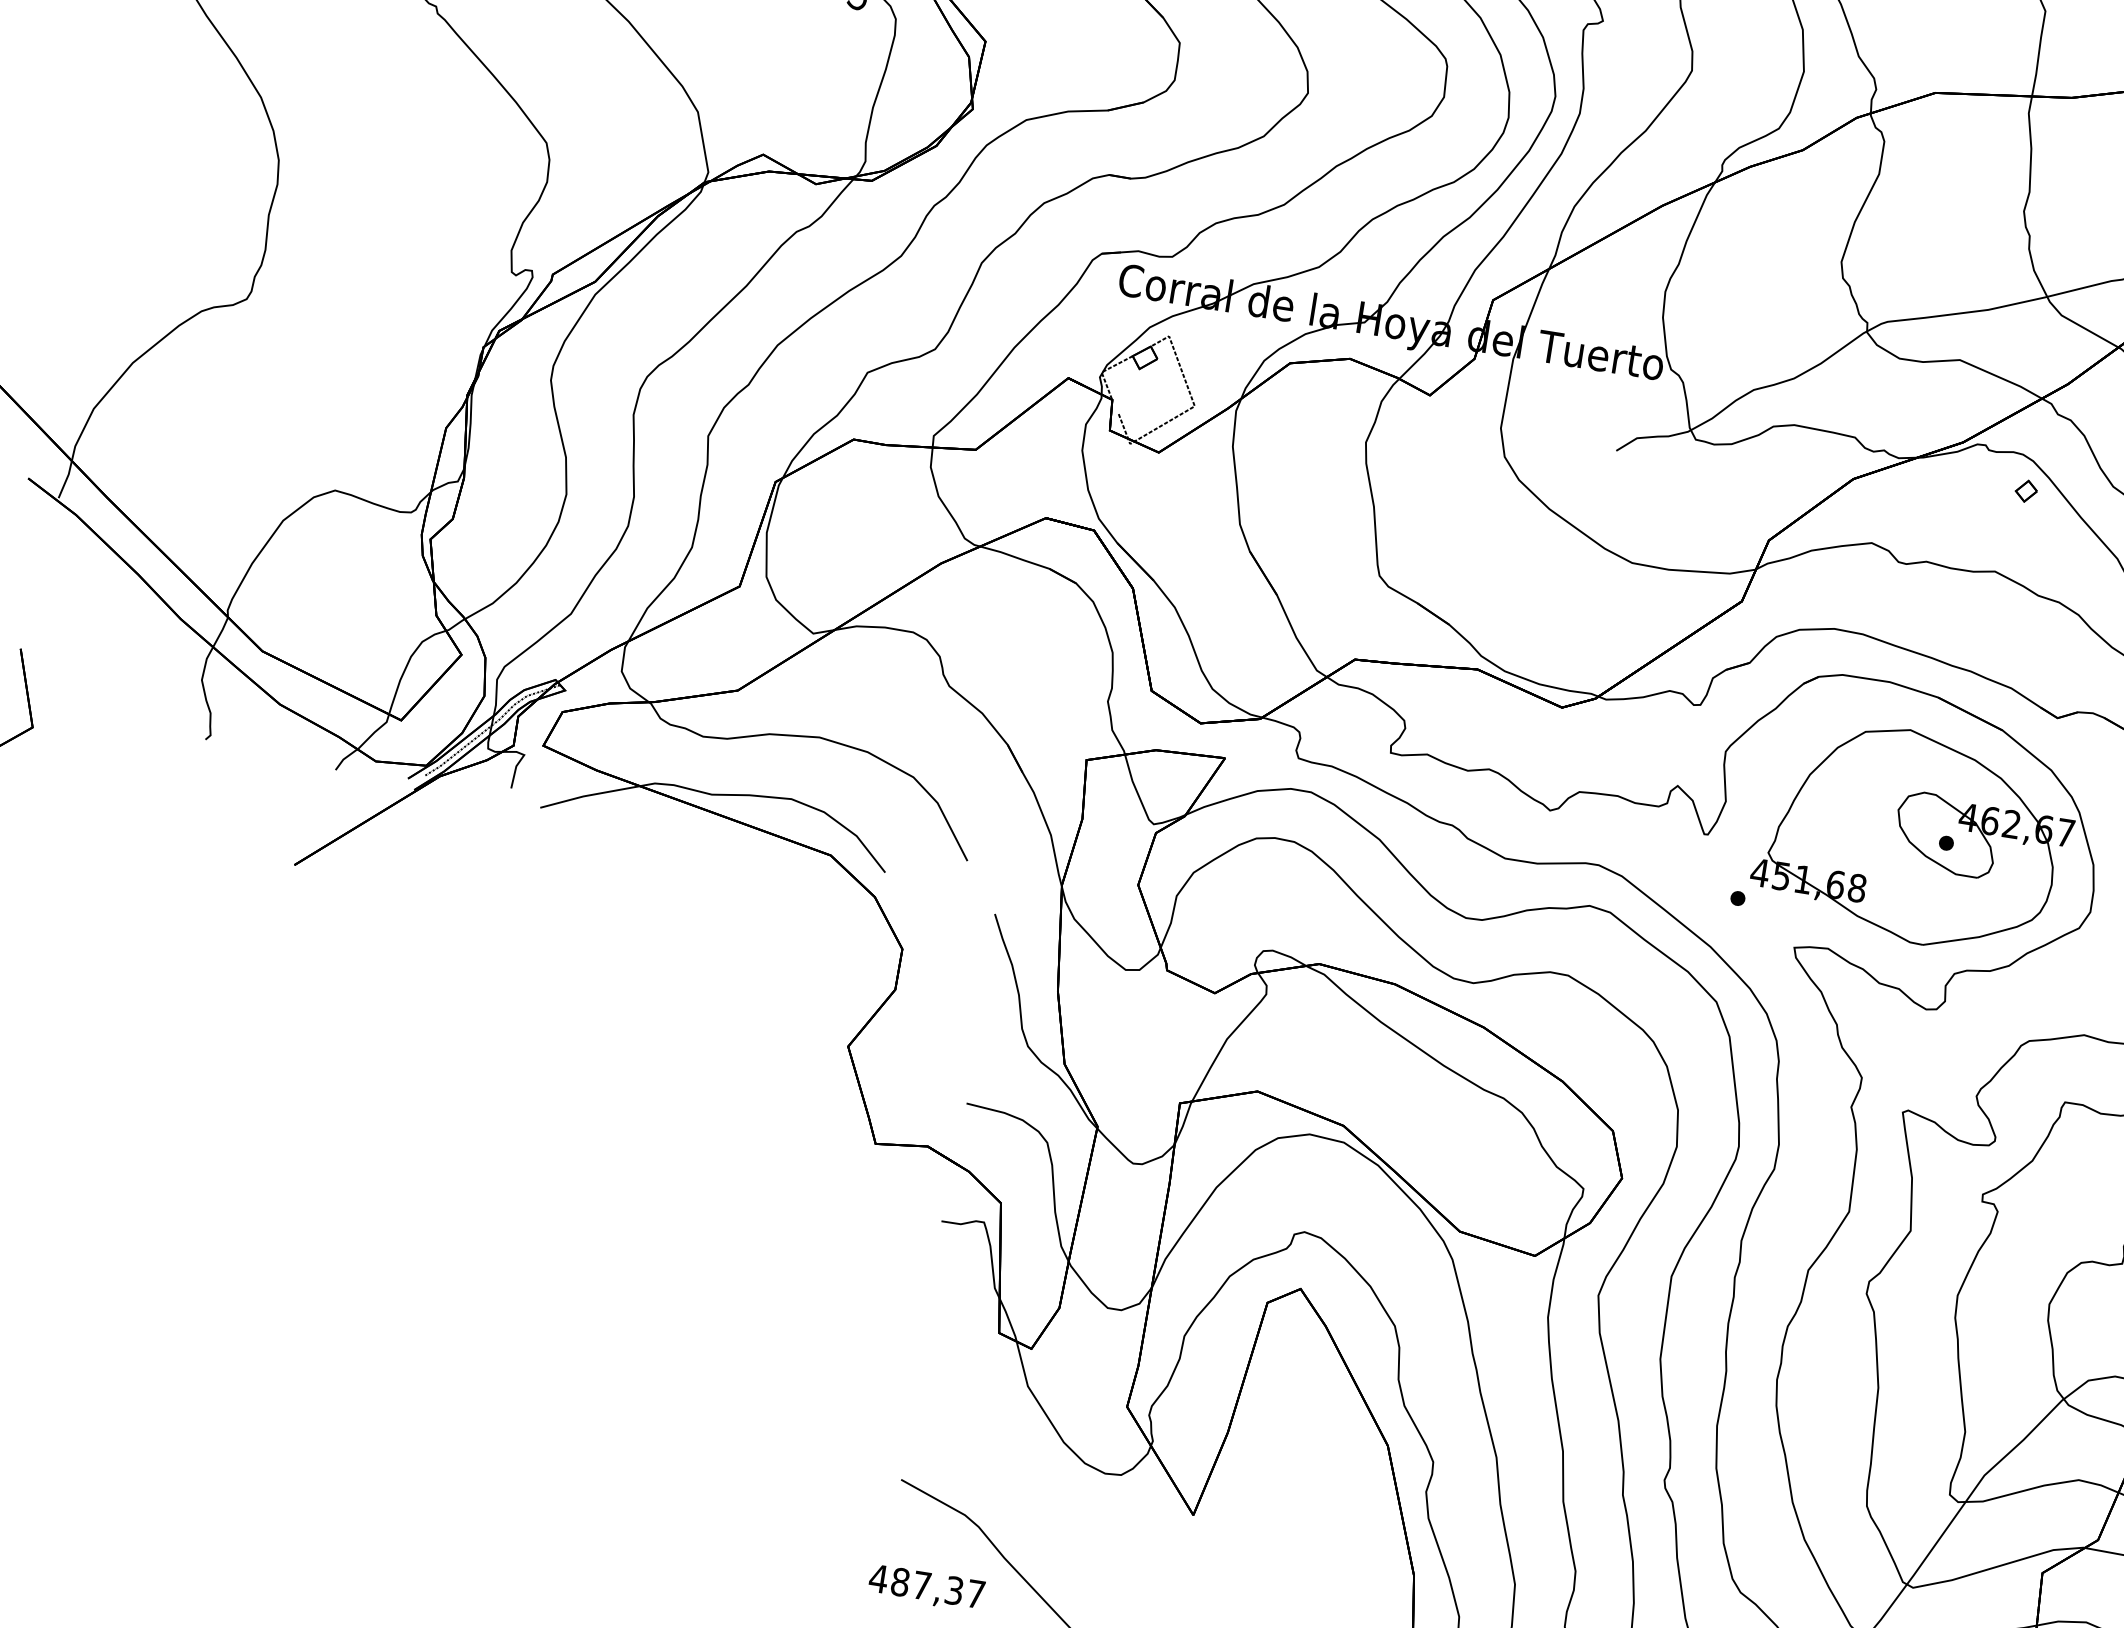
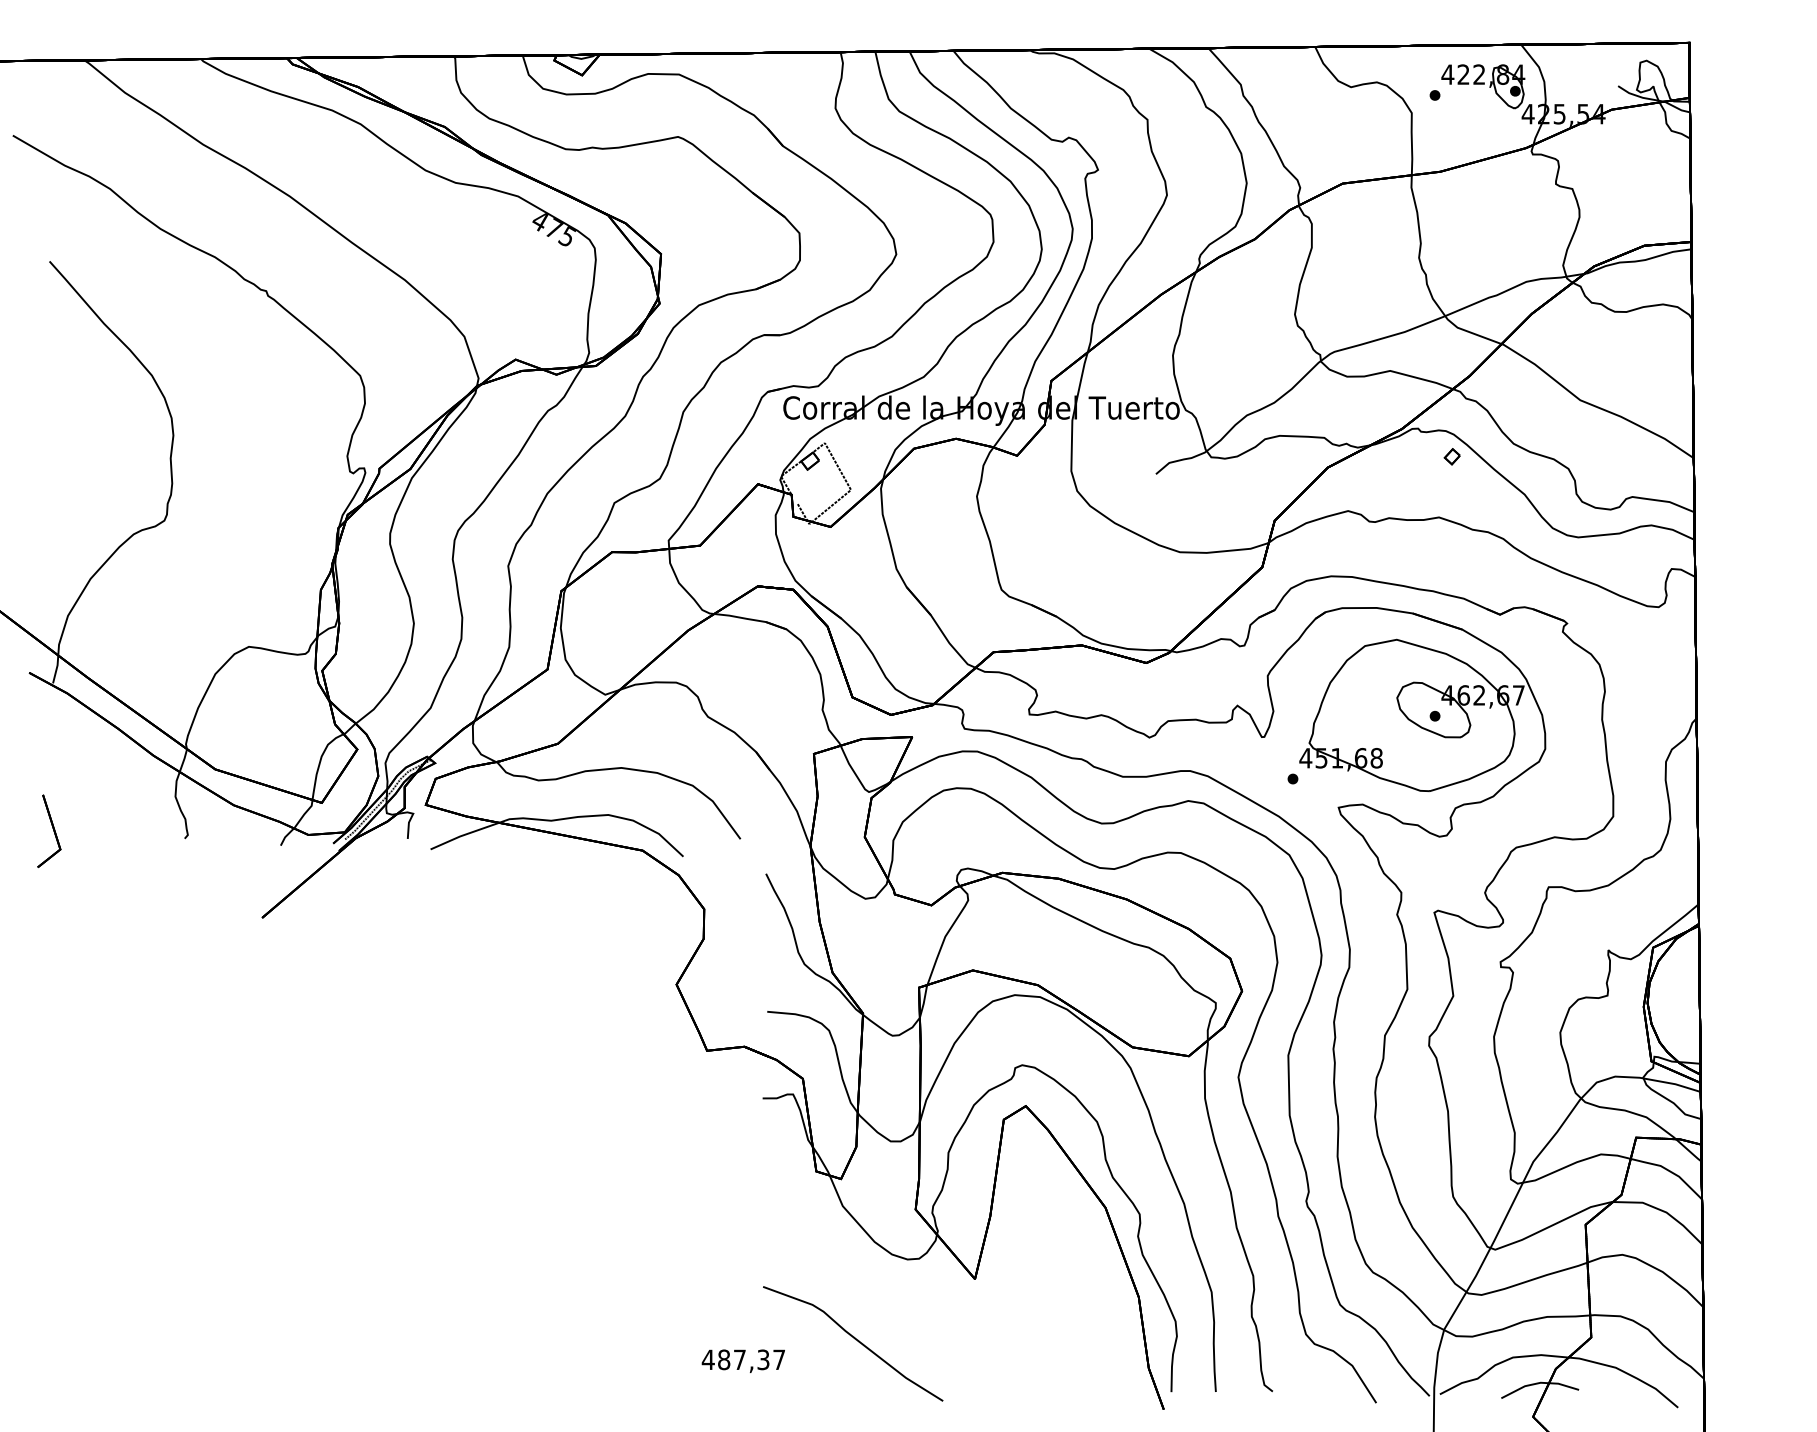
text: (925, 1587) -> (742, 1360), moved

